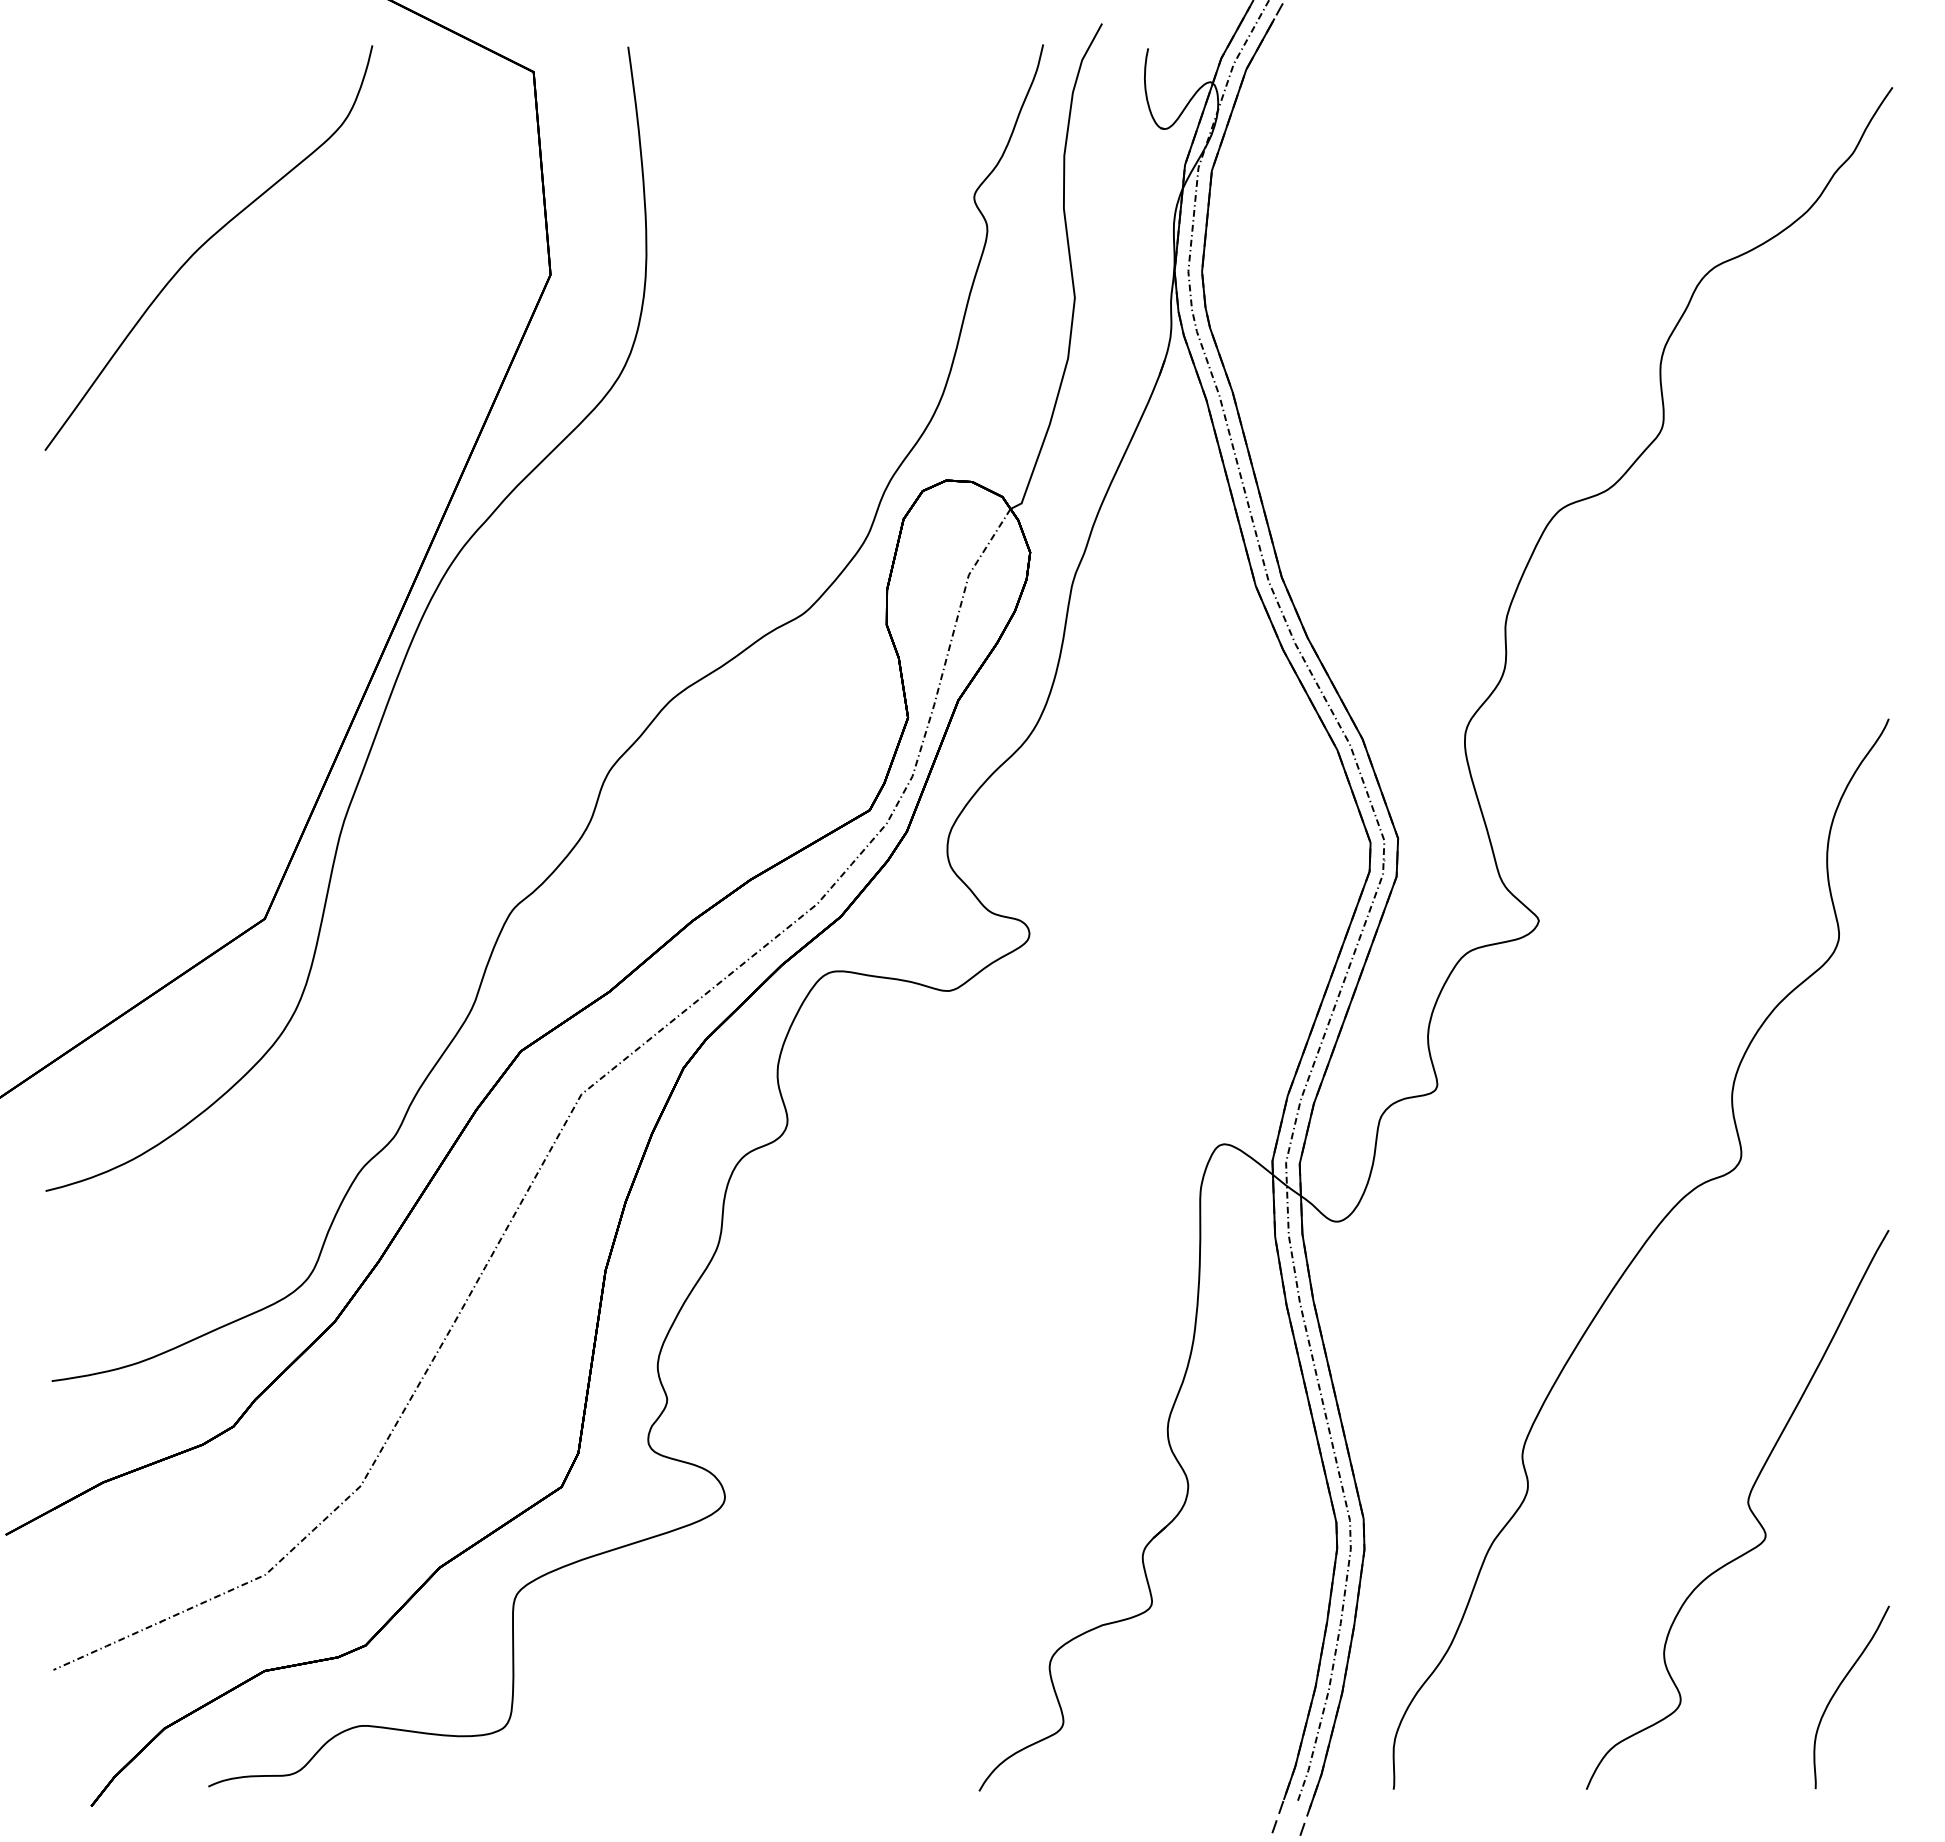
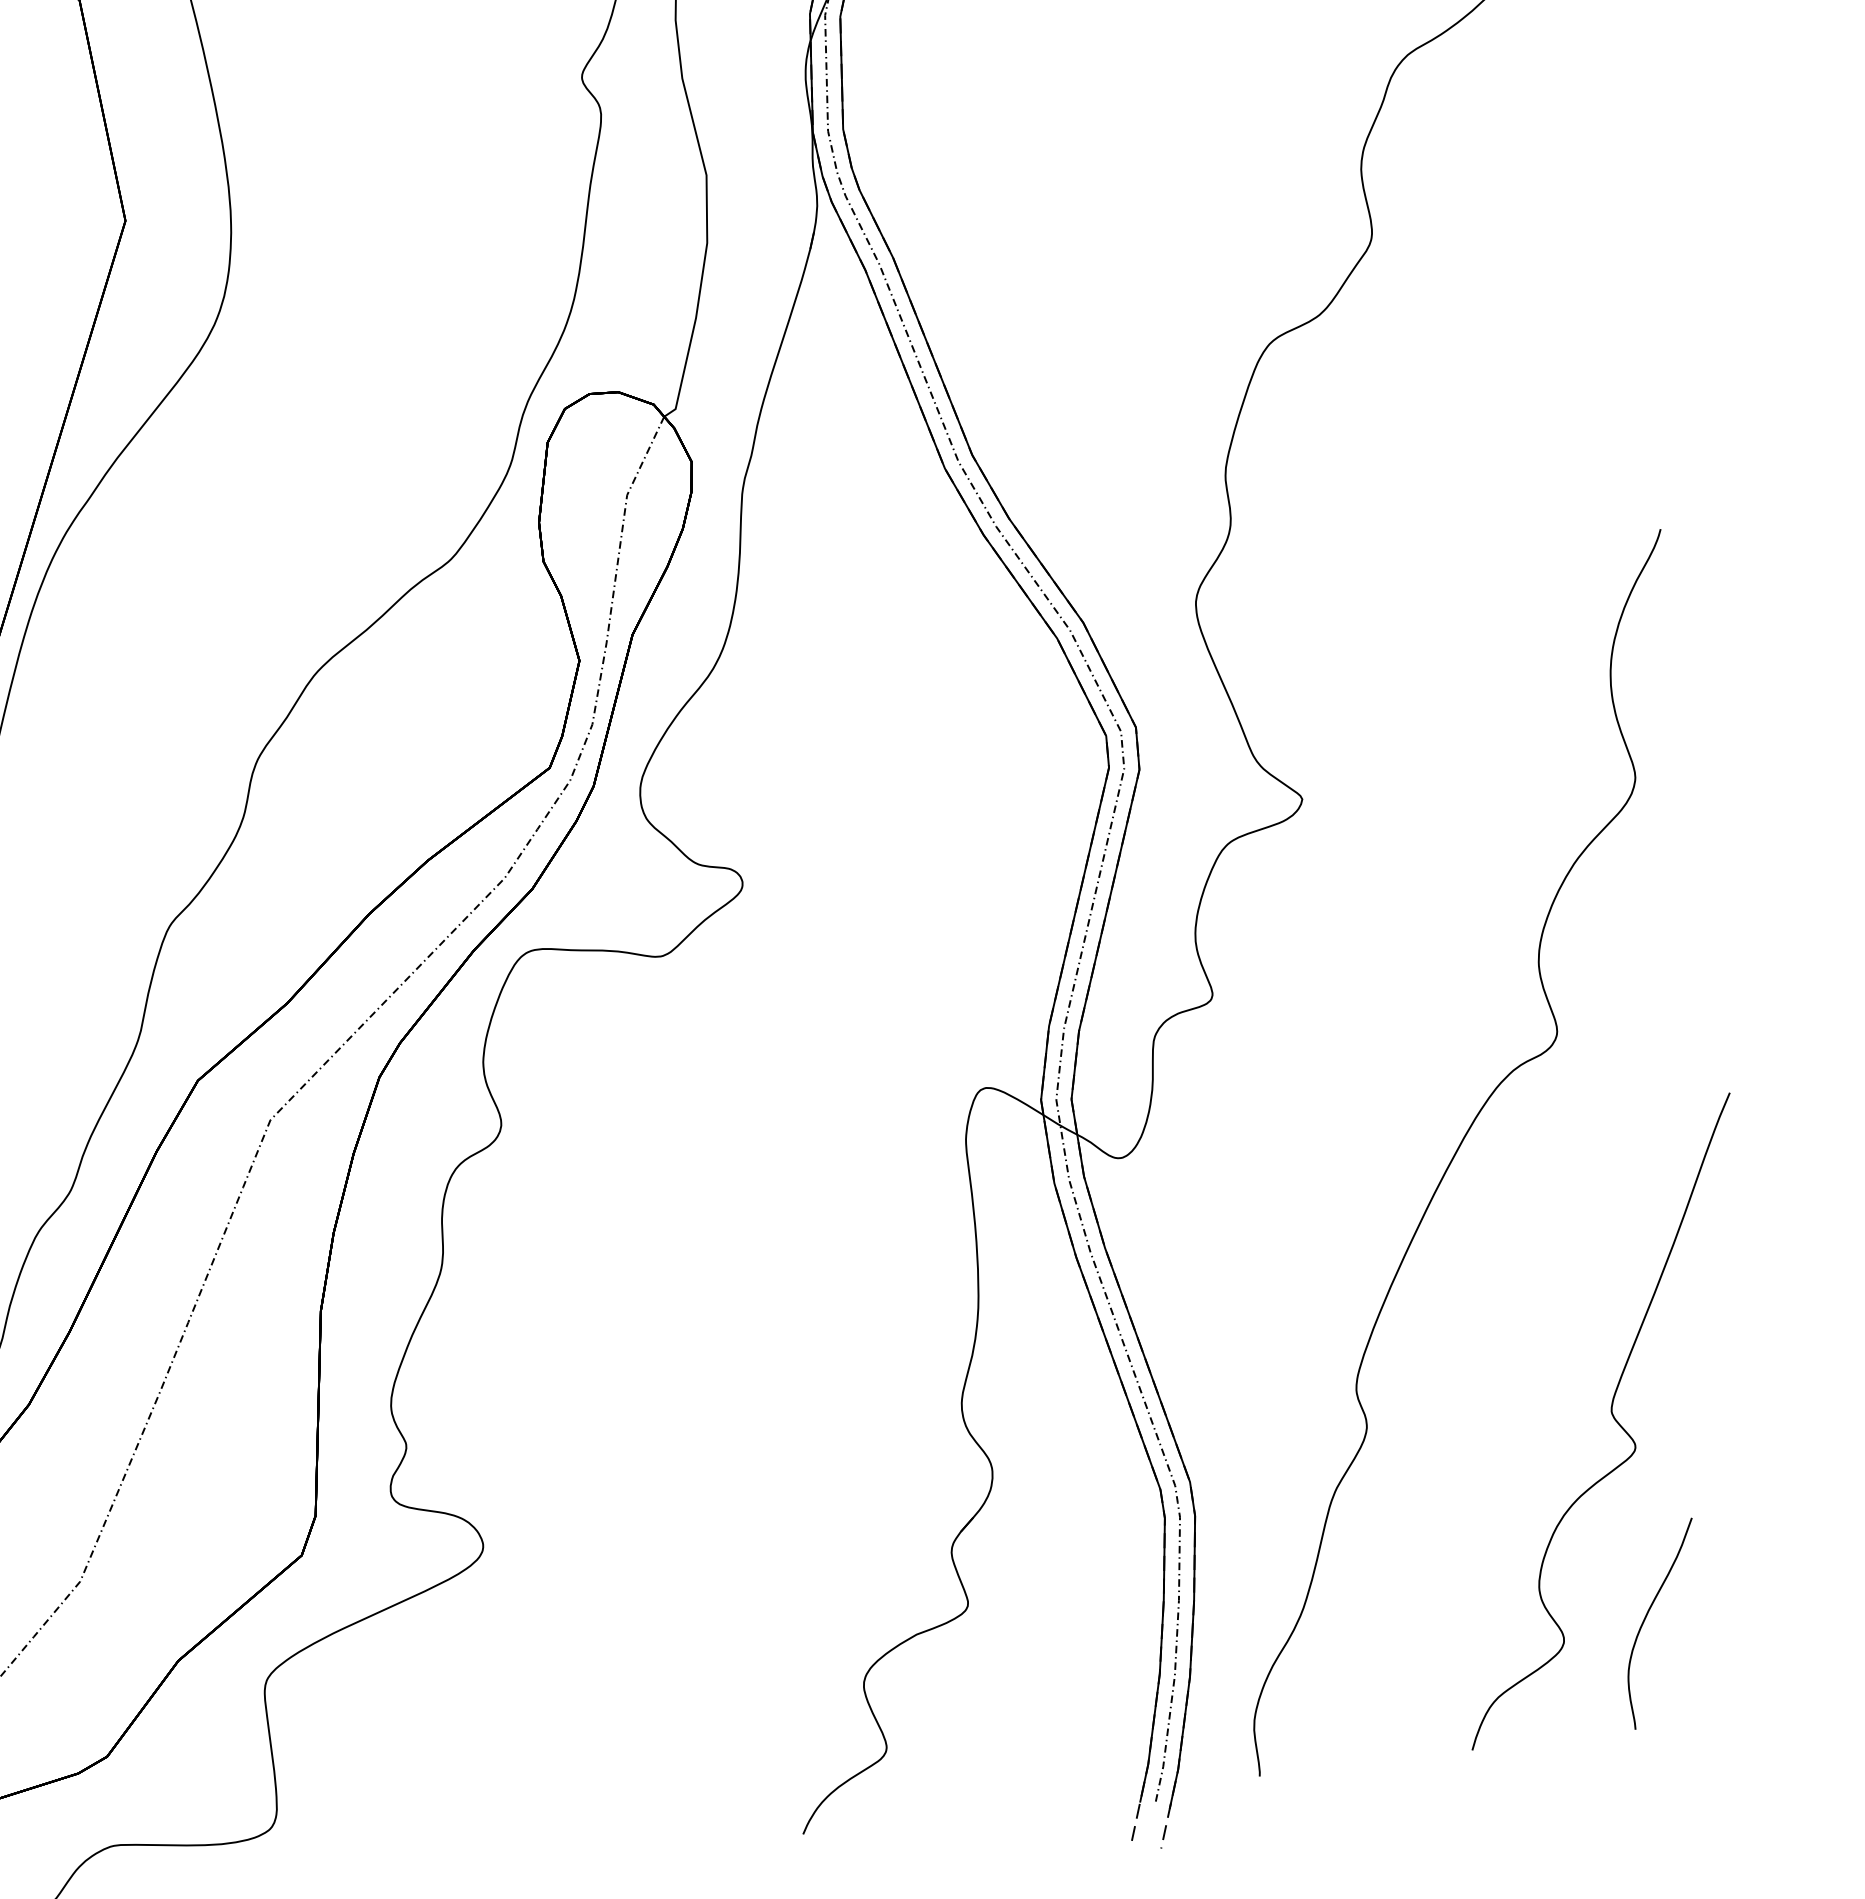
curve: (1838, 1689) -> (1647, 1616), moved

